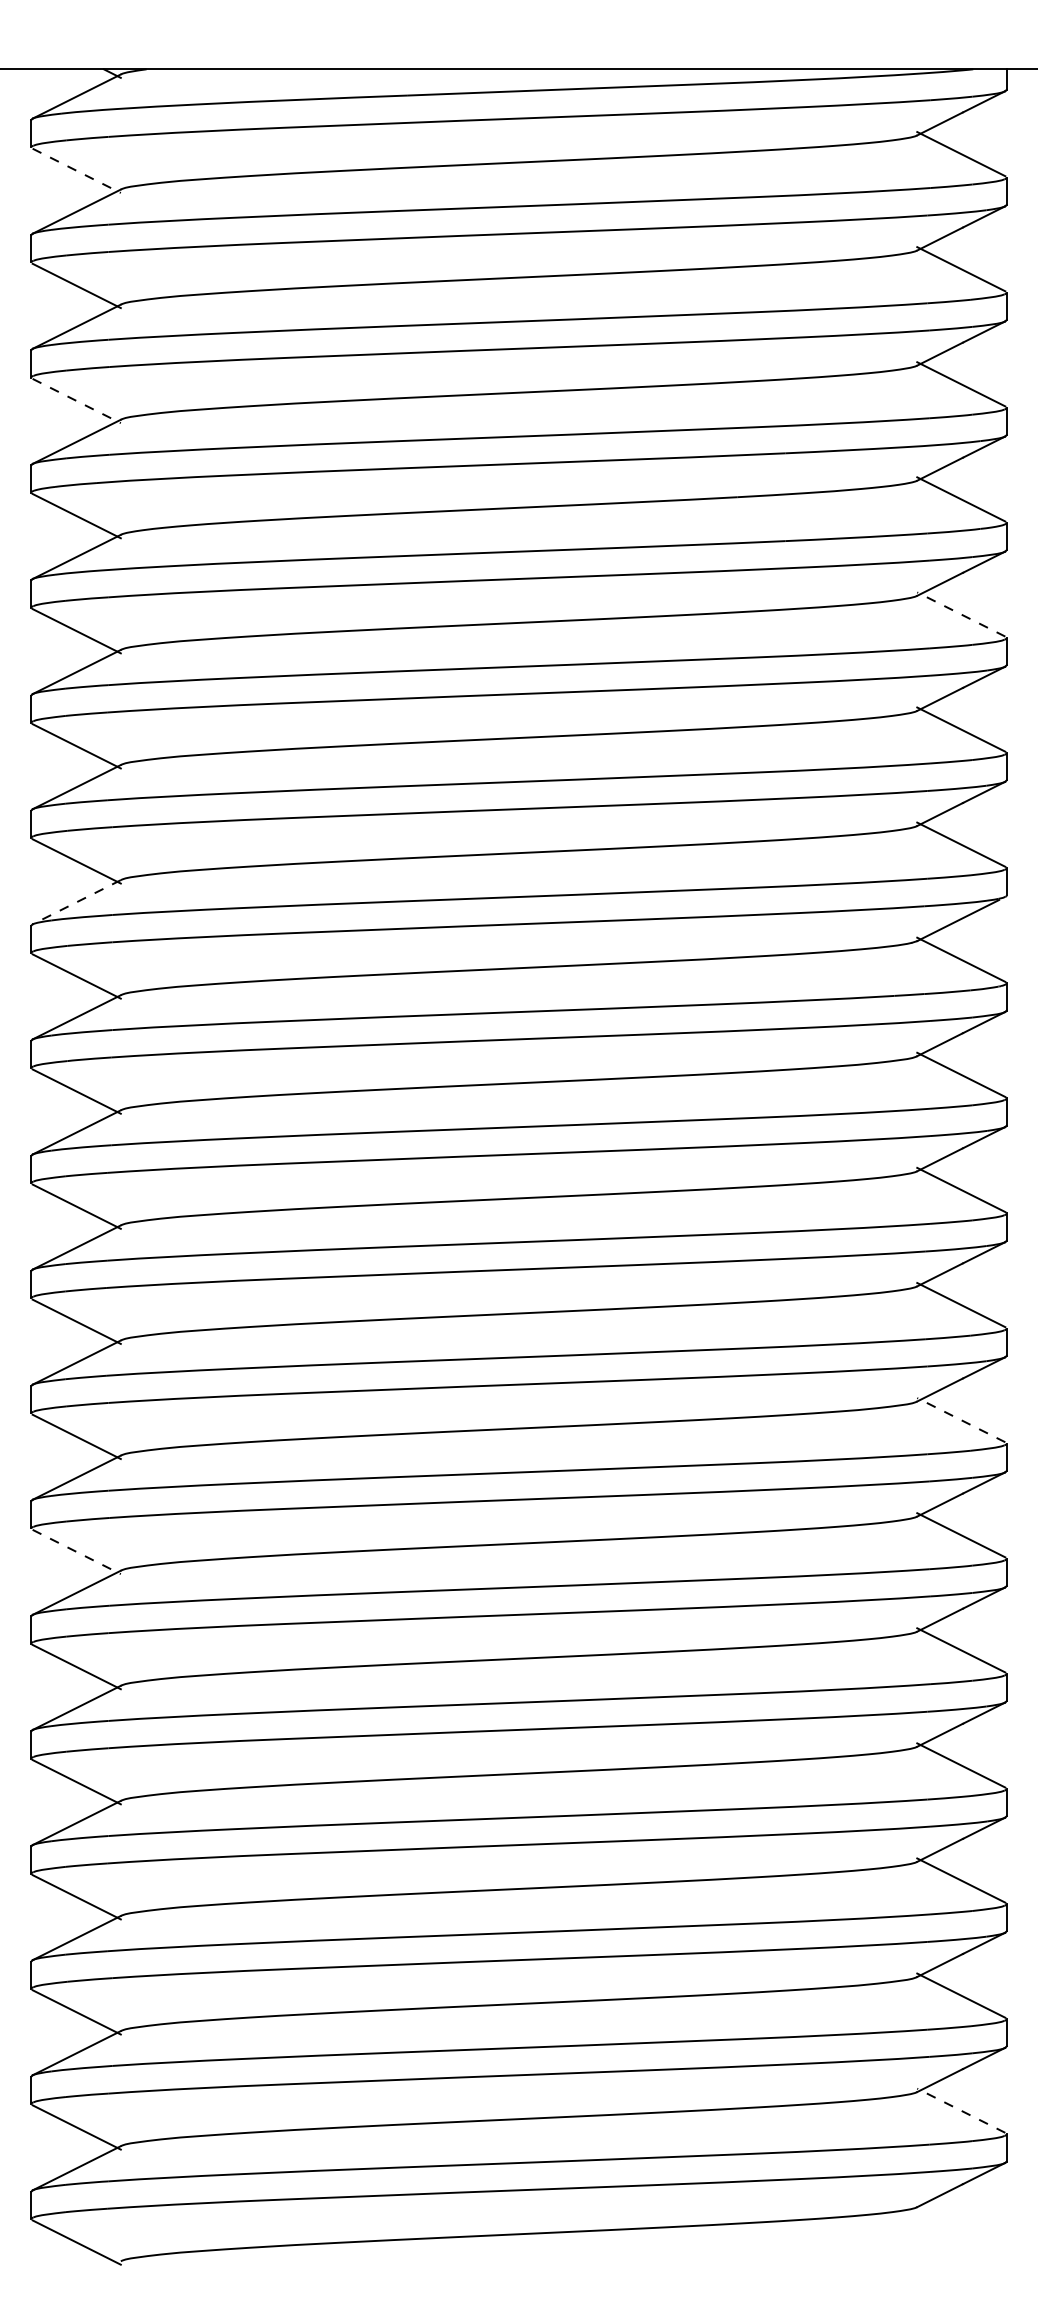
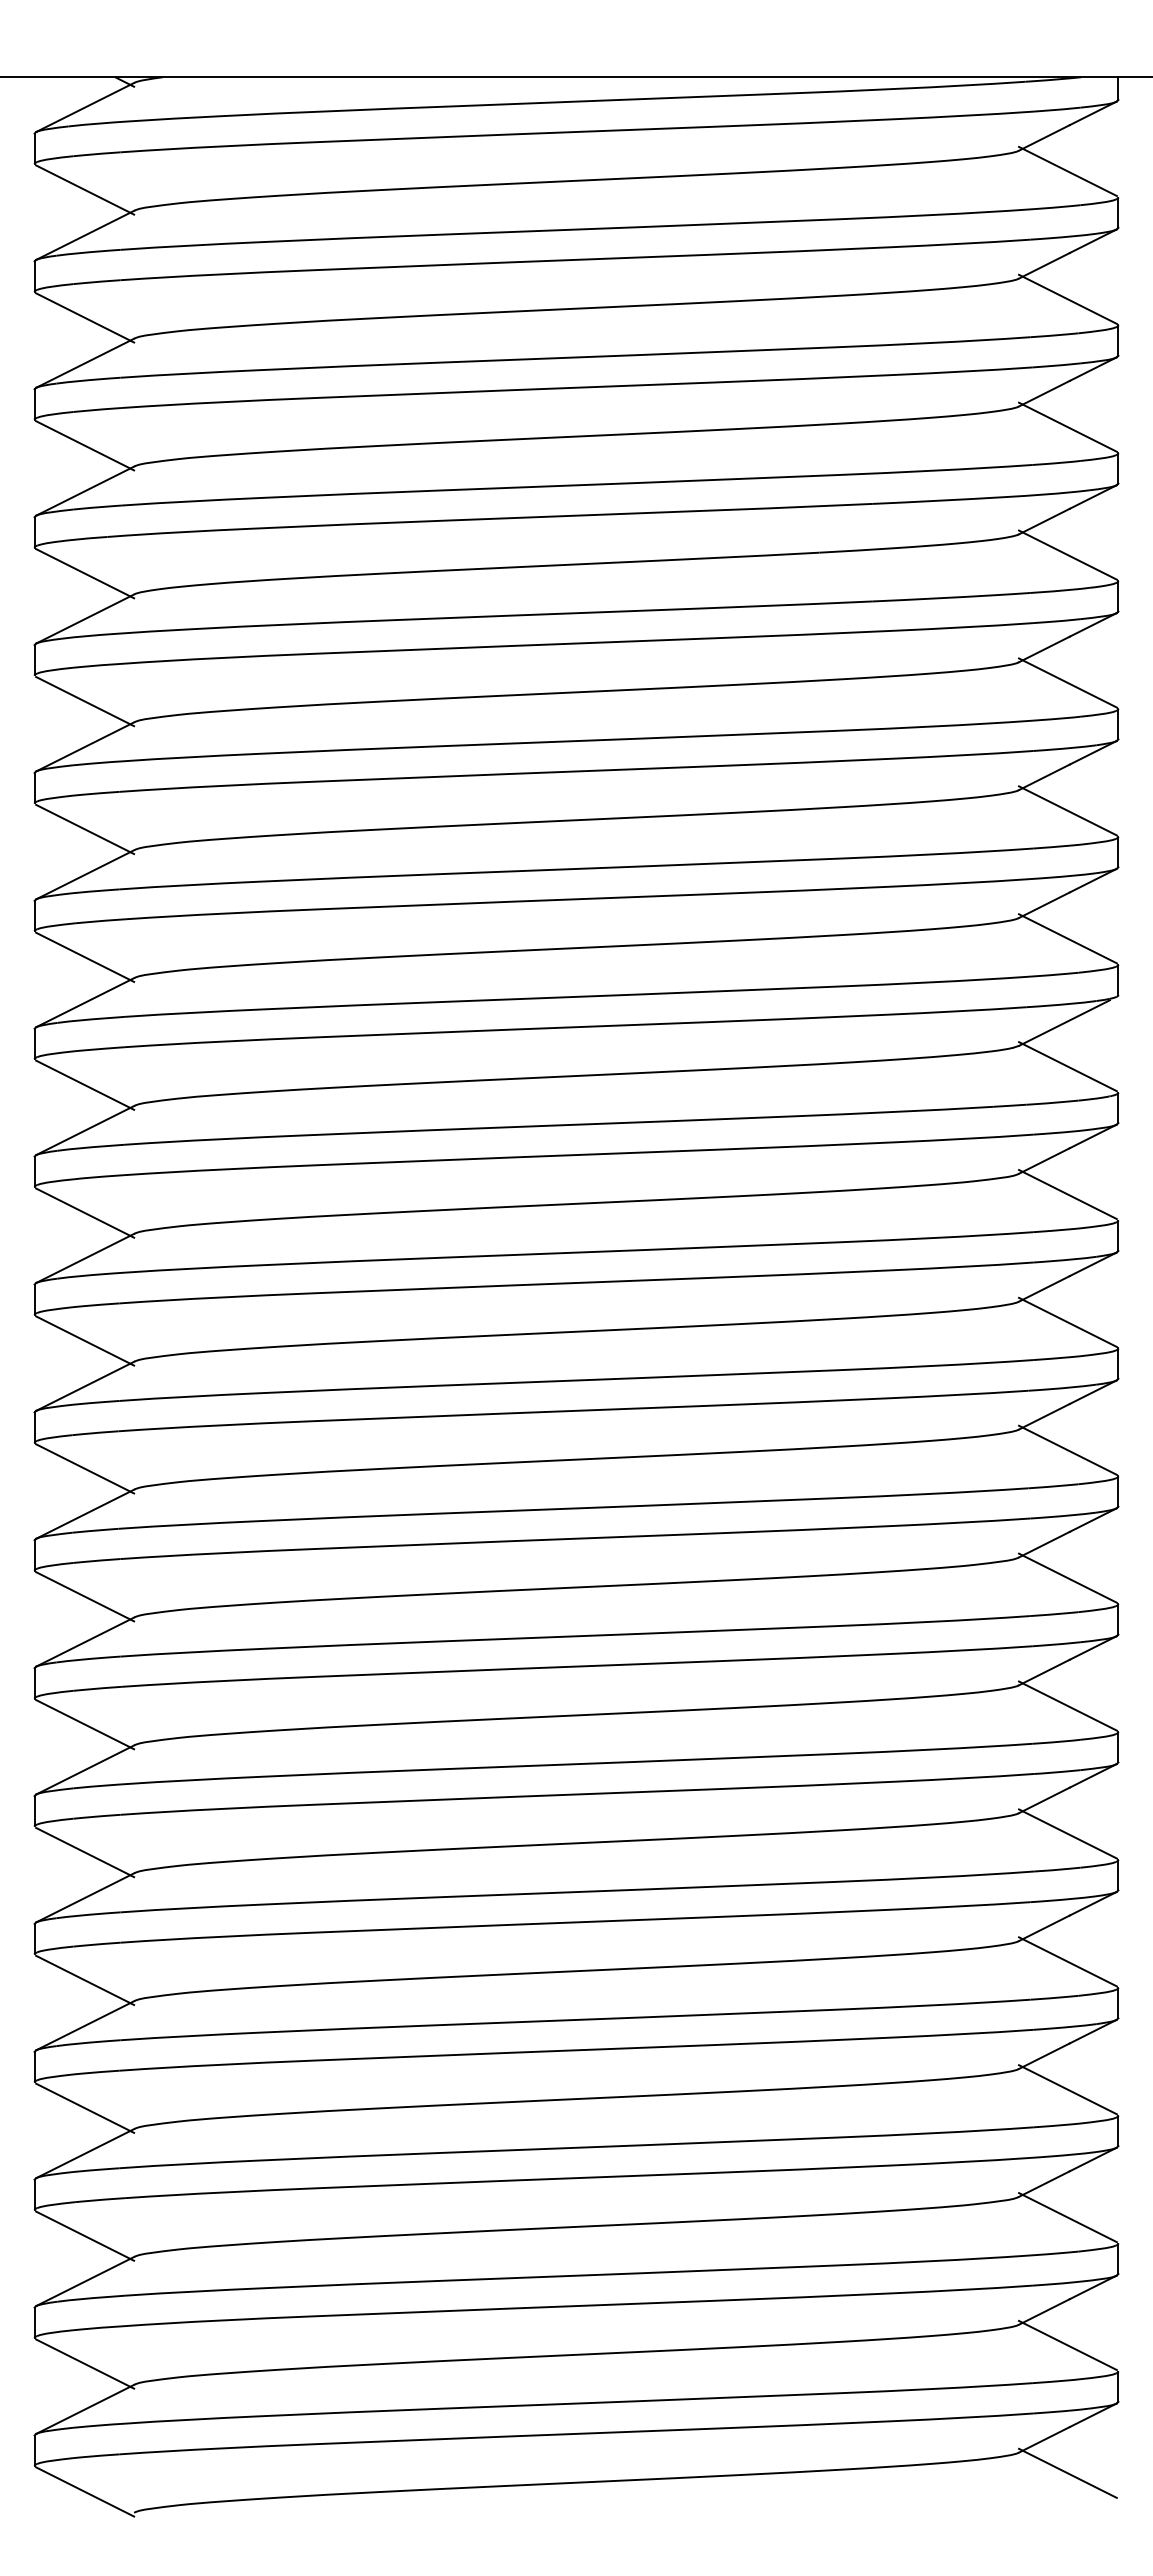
line: (77, 171) -> (85, 190), dashed -> solid
line: (77, 400) -> (85, 445), dashed -> solid
line: (960, 614) -> (1067, 683), dashed -> solid
line: (77, 902) -> (85, 1002), dashed -> solid
line: (960, 1420) -> (1067, 1578), dashed -> solid
line: (77, 1551) -> (85, 1724), dashed -> solid
line: (960, 2110) -> (1067, 2345), dashed -> solid
line: (960, 2225) -> (1067, 2472), added

